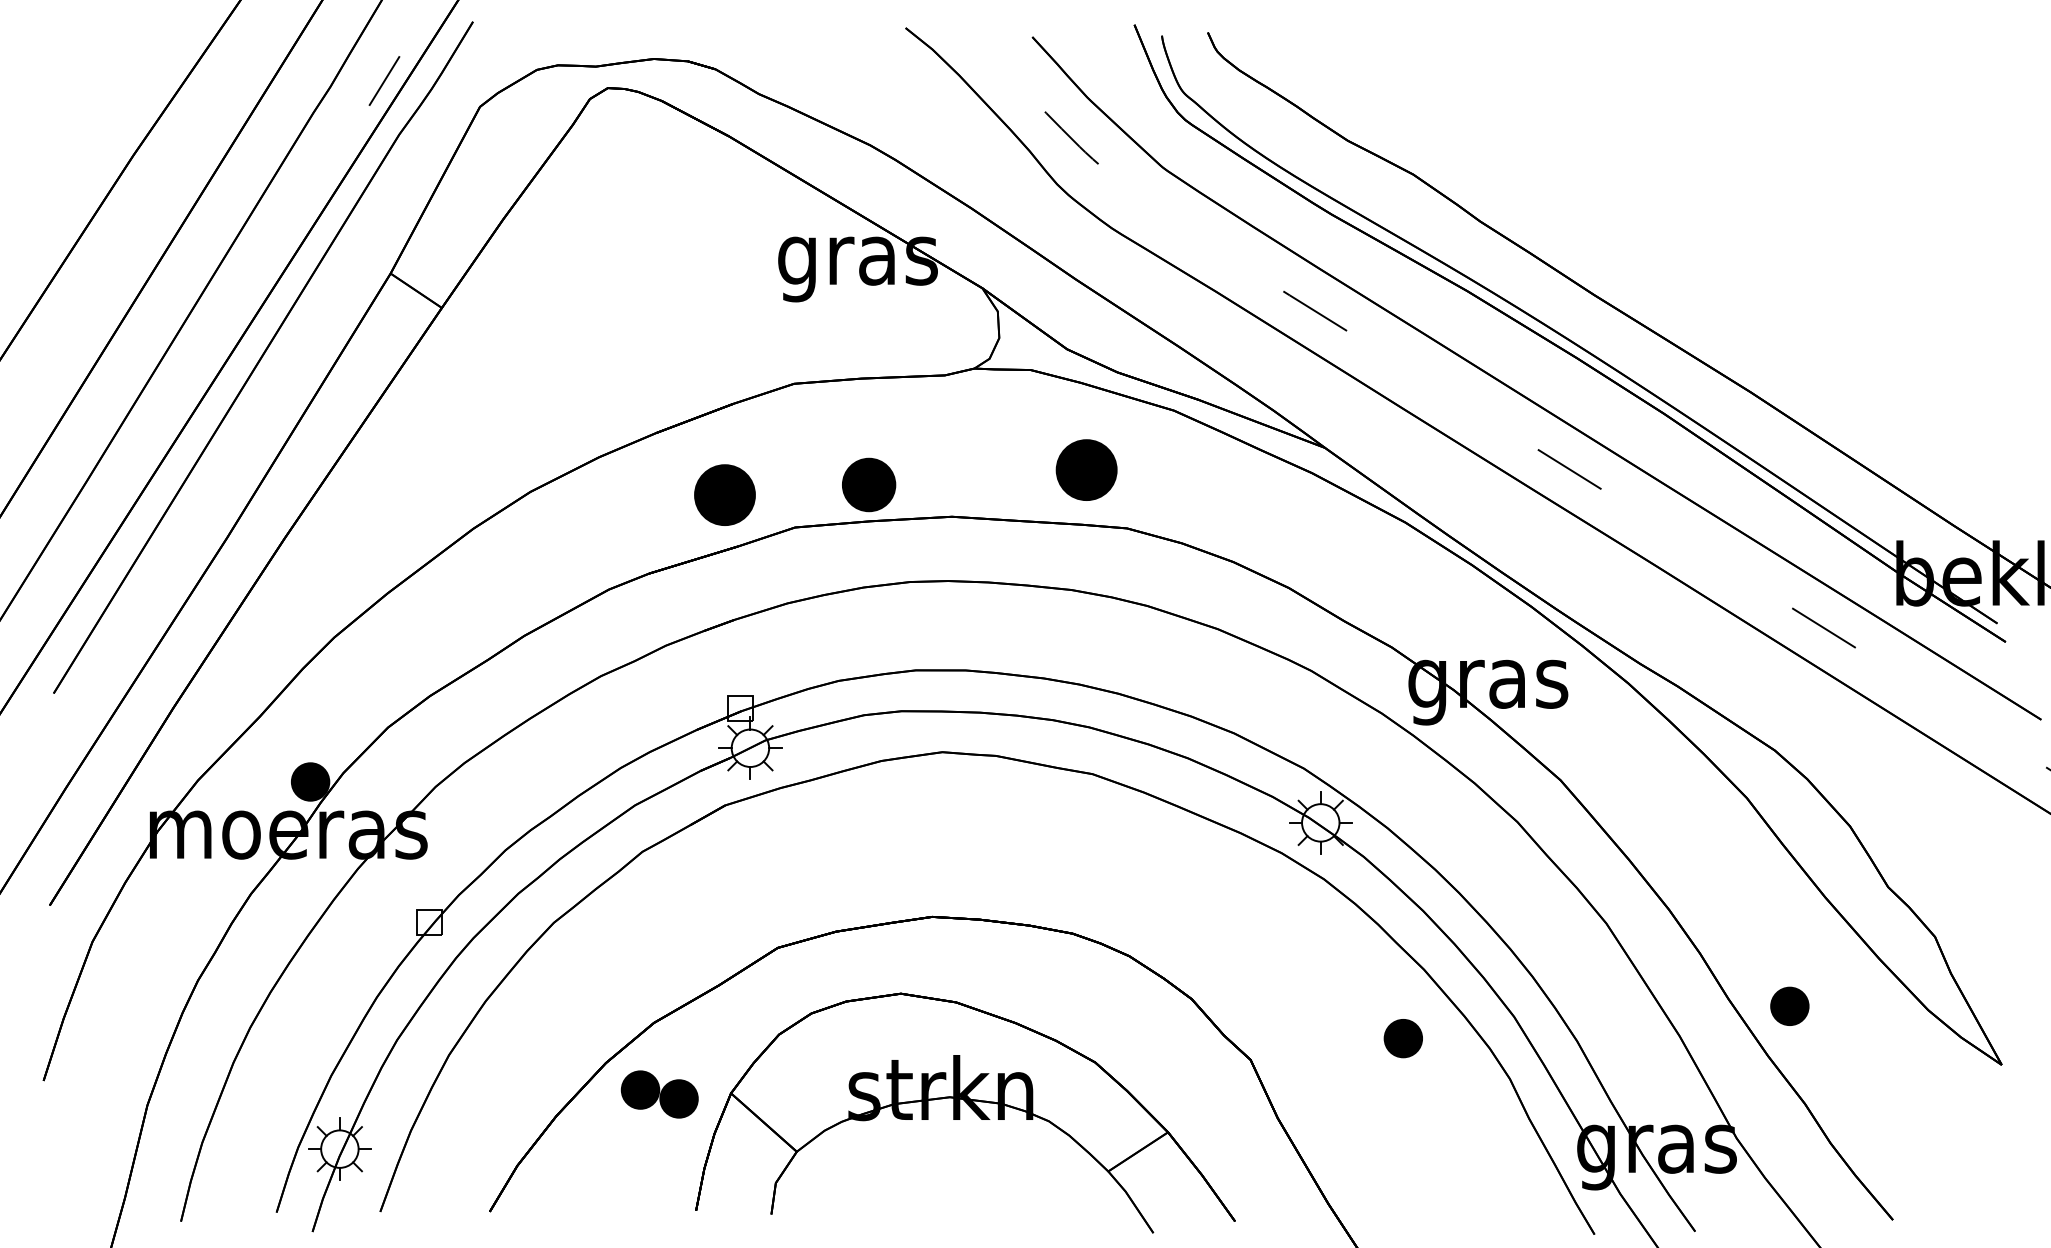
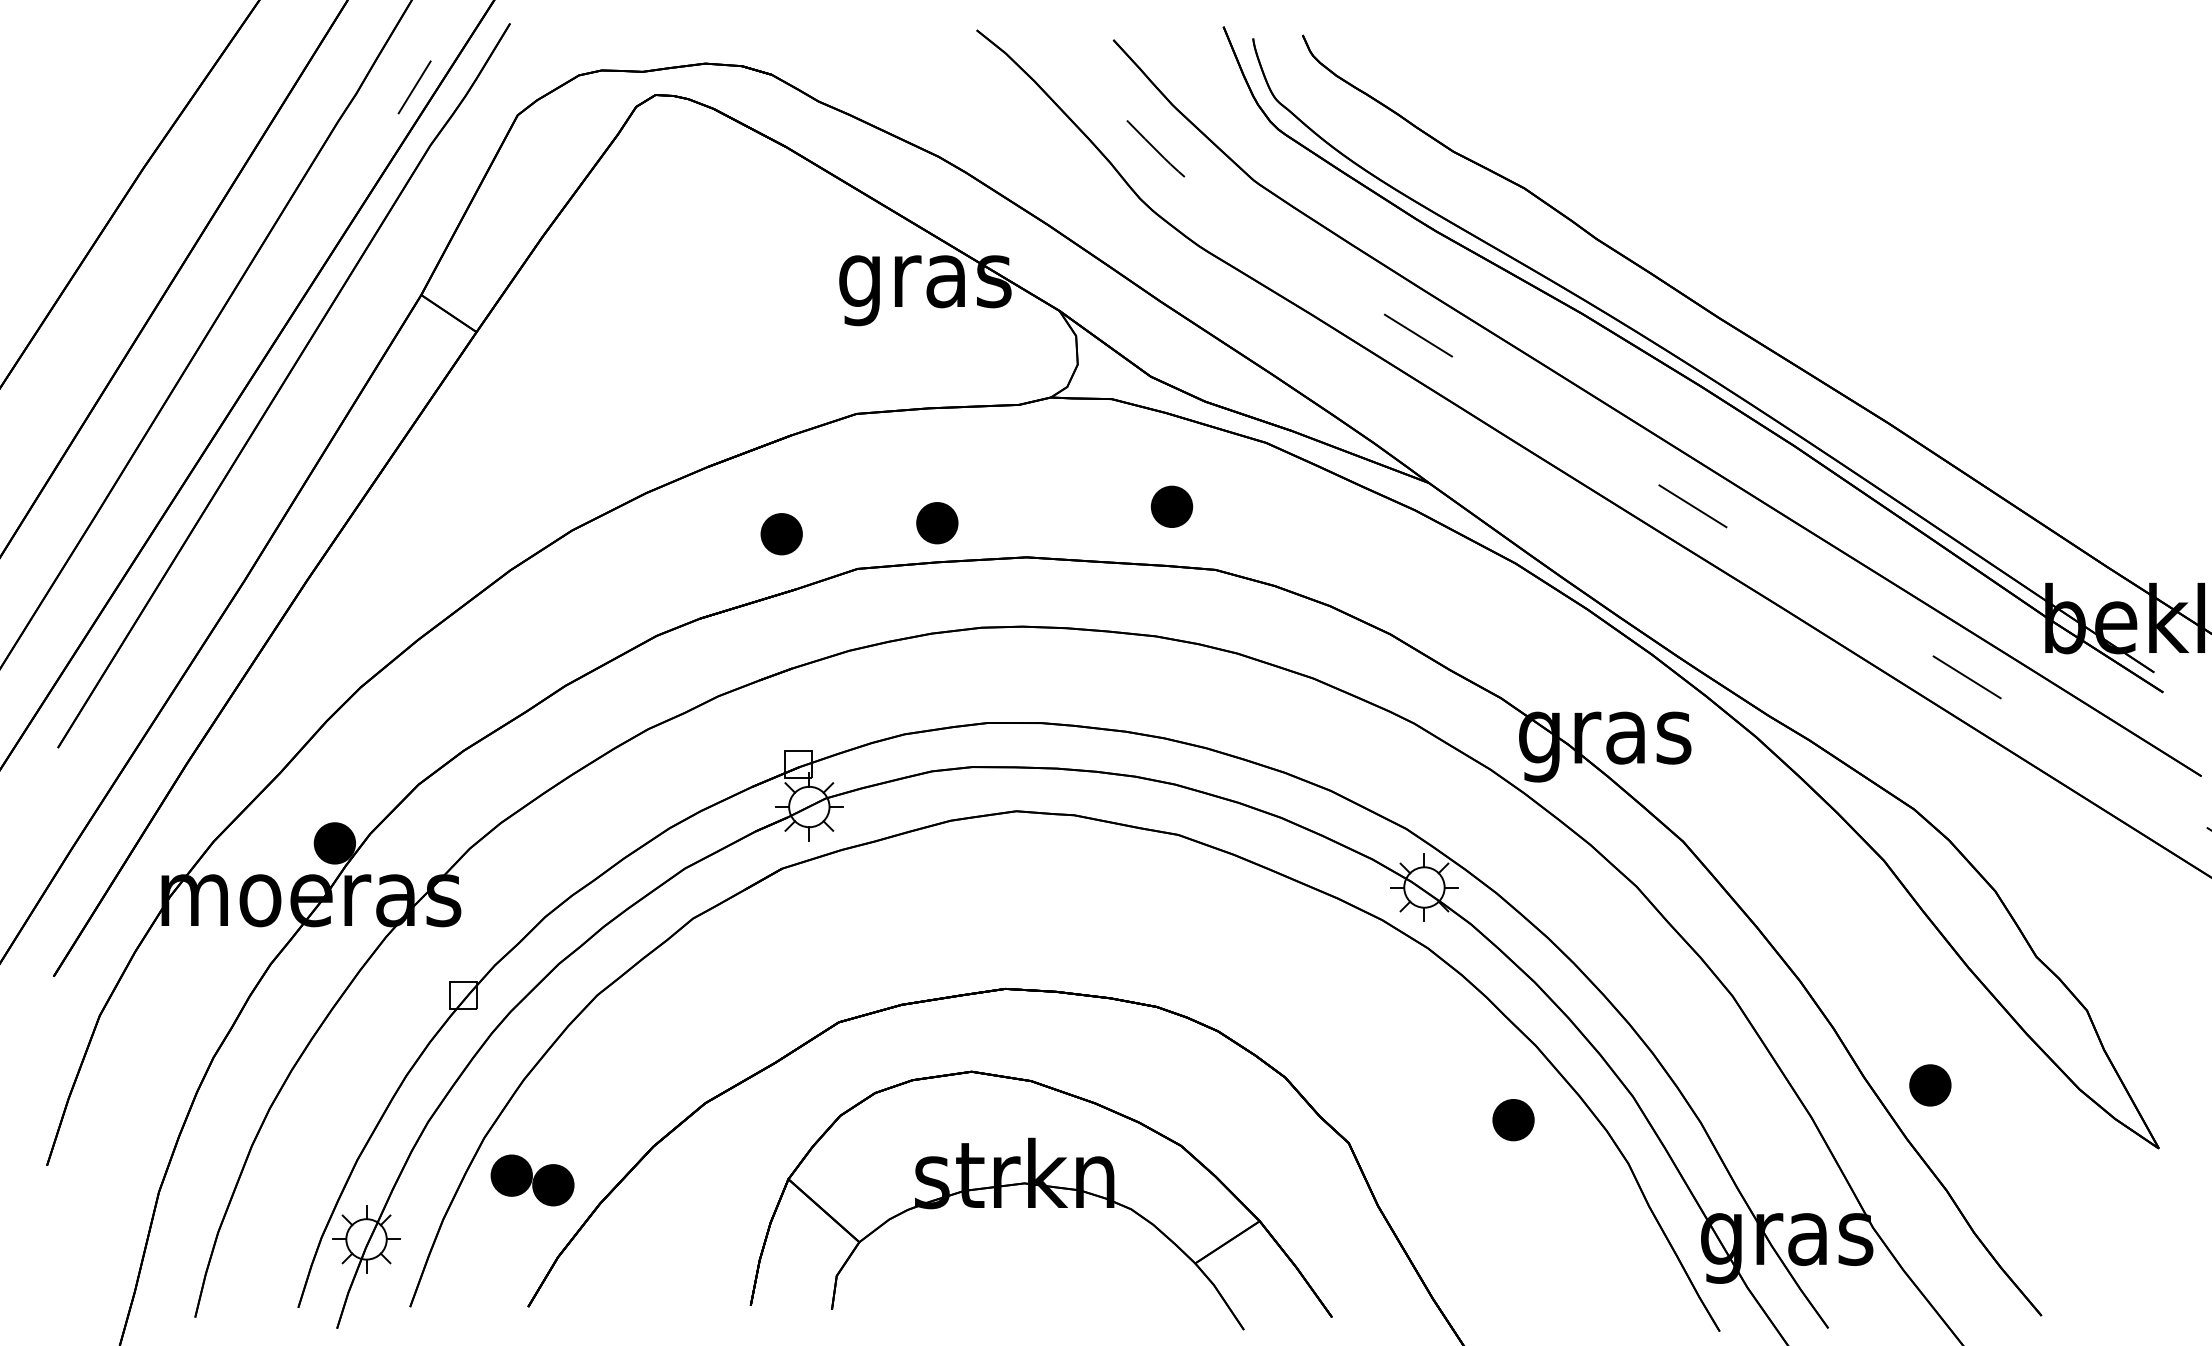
part: (1086, 469) -> (1171, 506), size x0.62
part: (869, 485) -> (937, 523), size x0.71
part: (724, 495) -> (781, 534), size x0.62
part: (659, 1094) -> (532, 1180), moved

